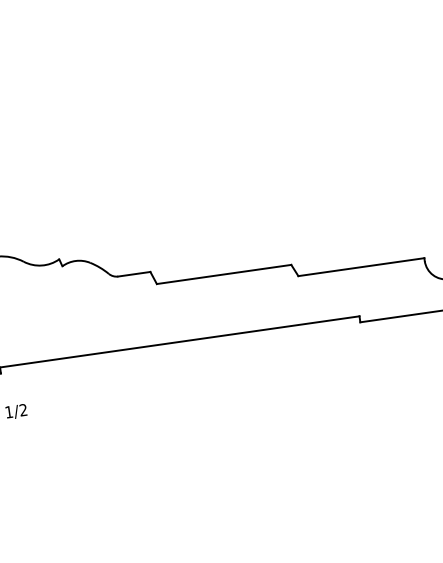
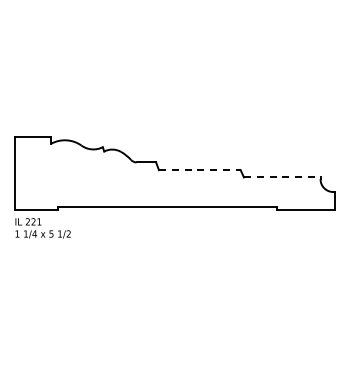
line: (361, 267) -> (282, 177), solid -> dashed
line: (223, 275) -> (199, 170), solid -> dashed

